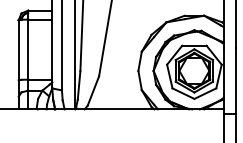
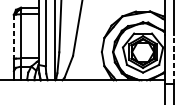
line: (18, 50) -> (13, 37), solid -> dashed
line: (236, 80) -> (174, 59), solid -> dashed

